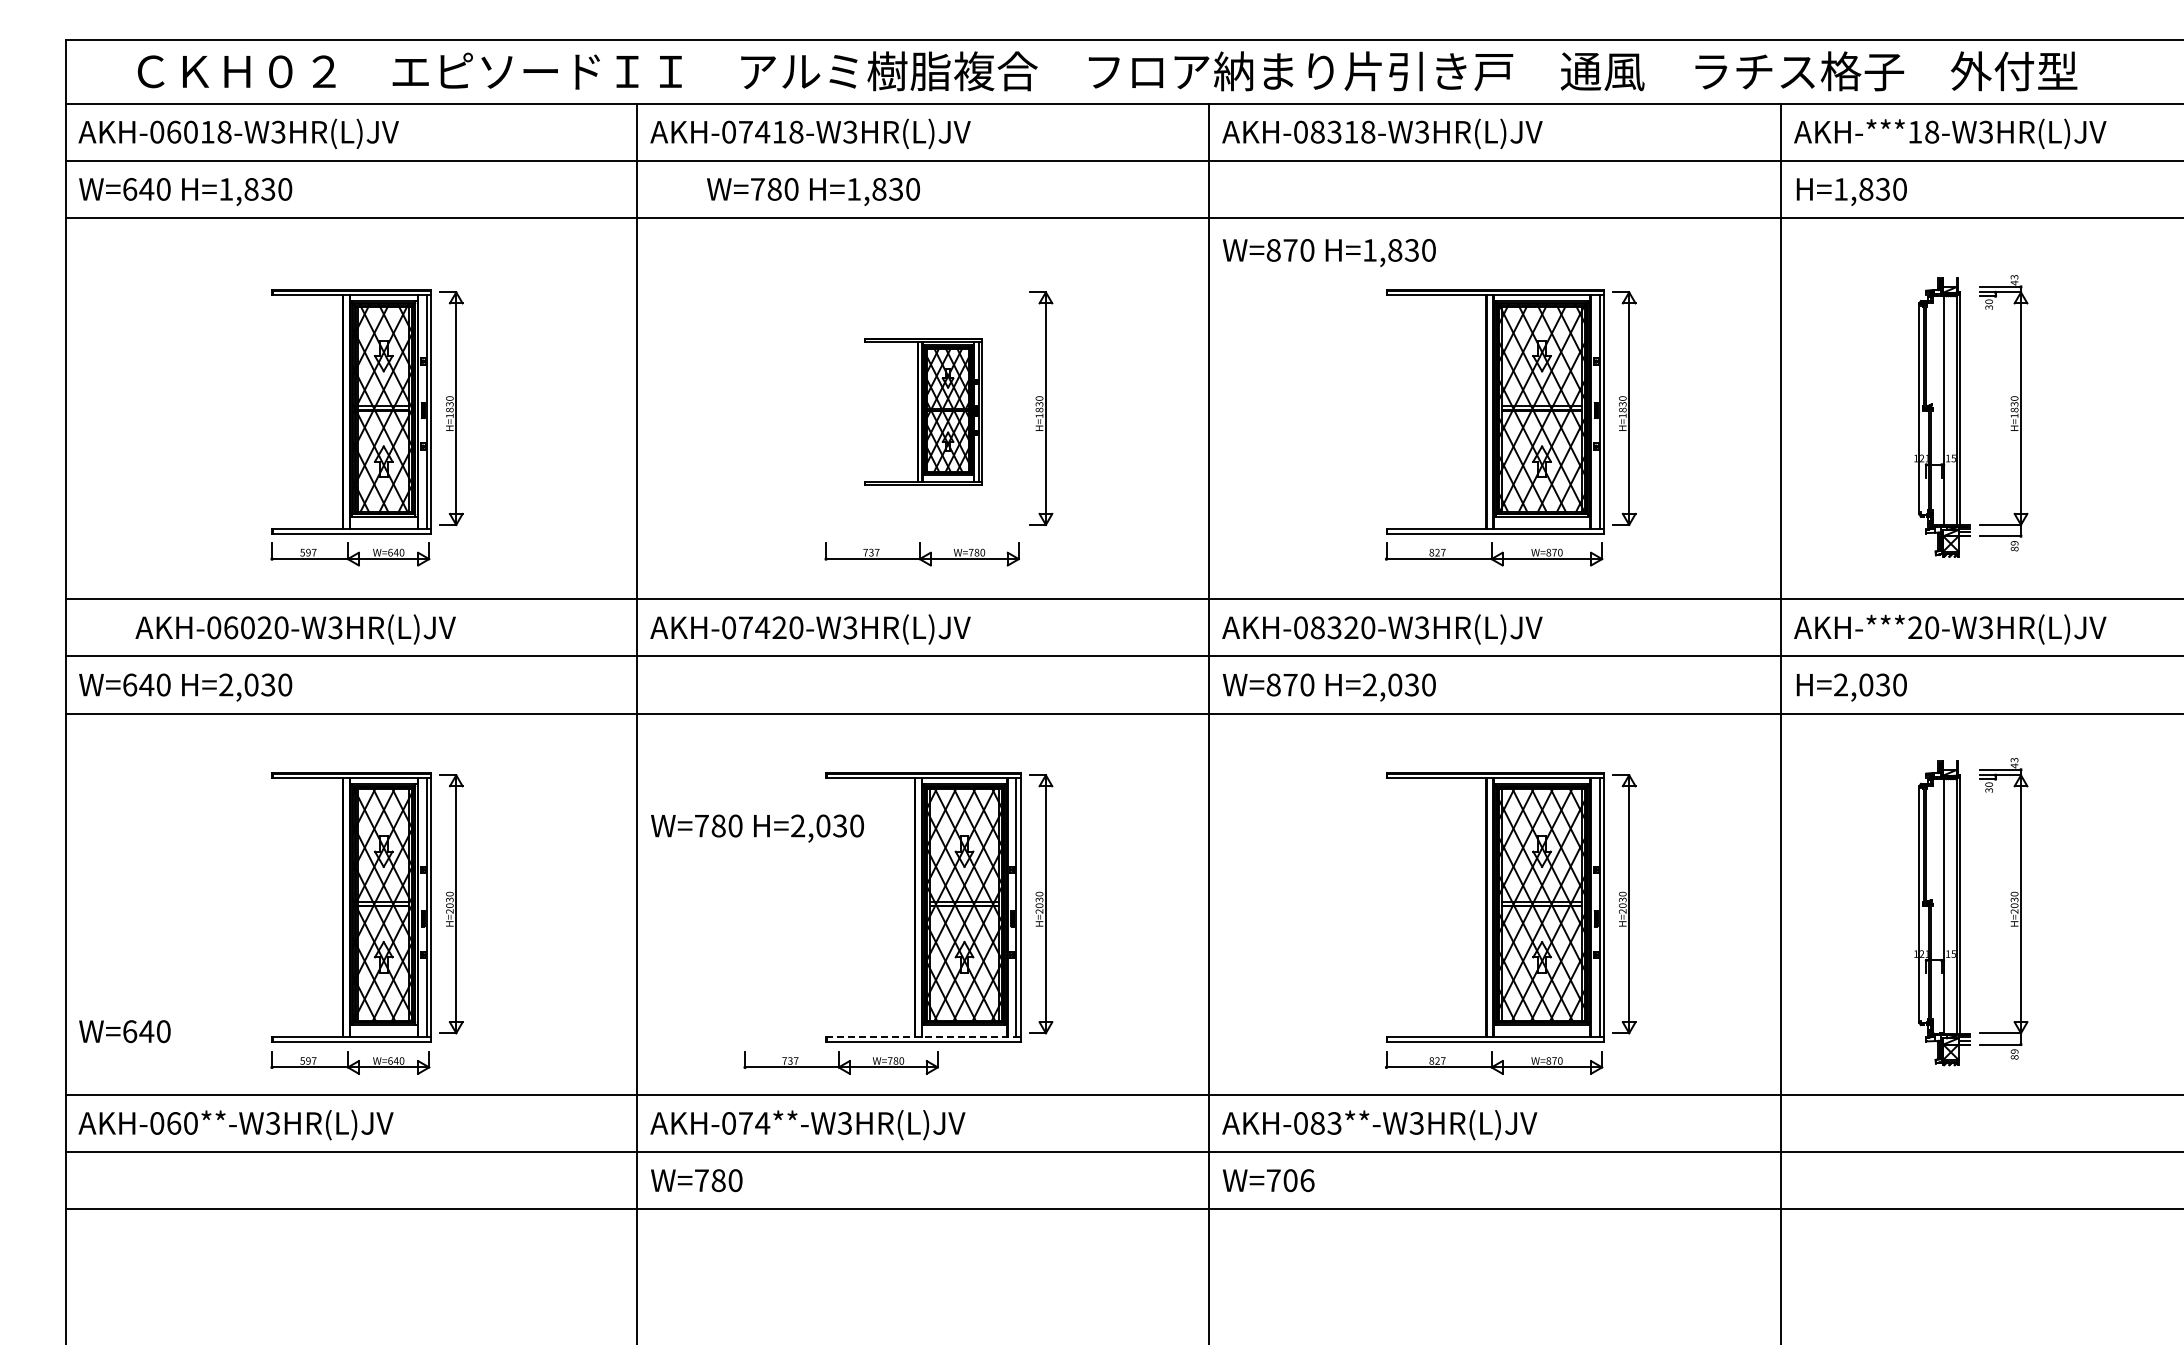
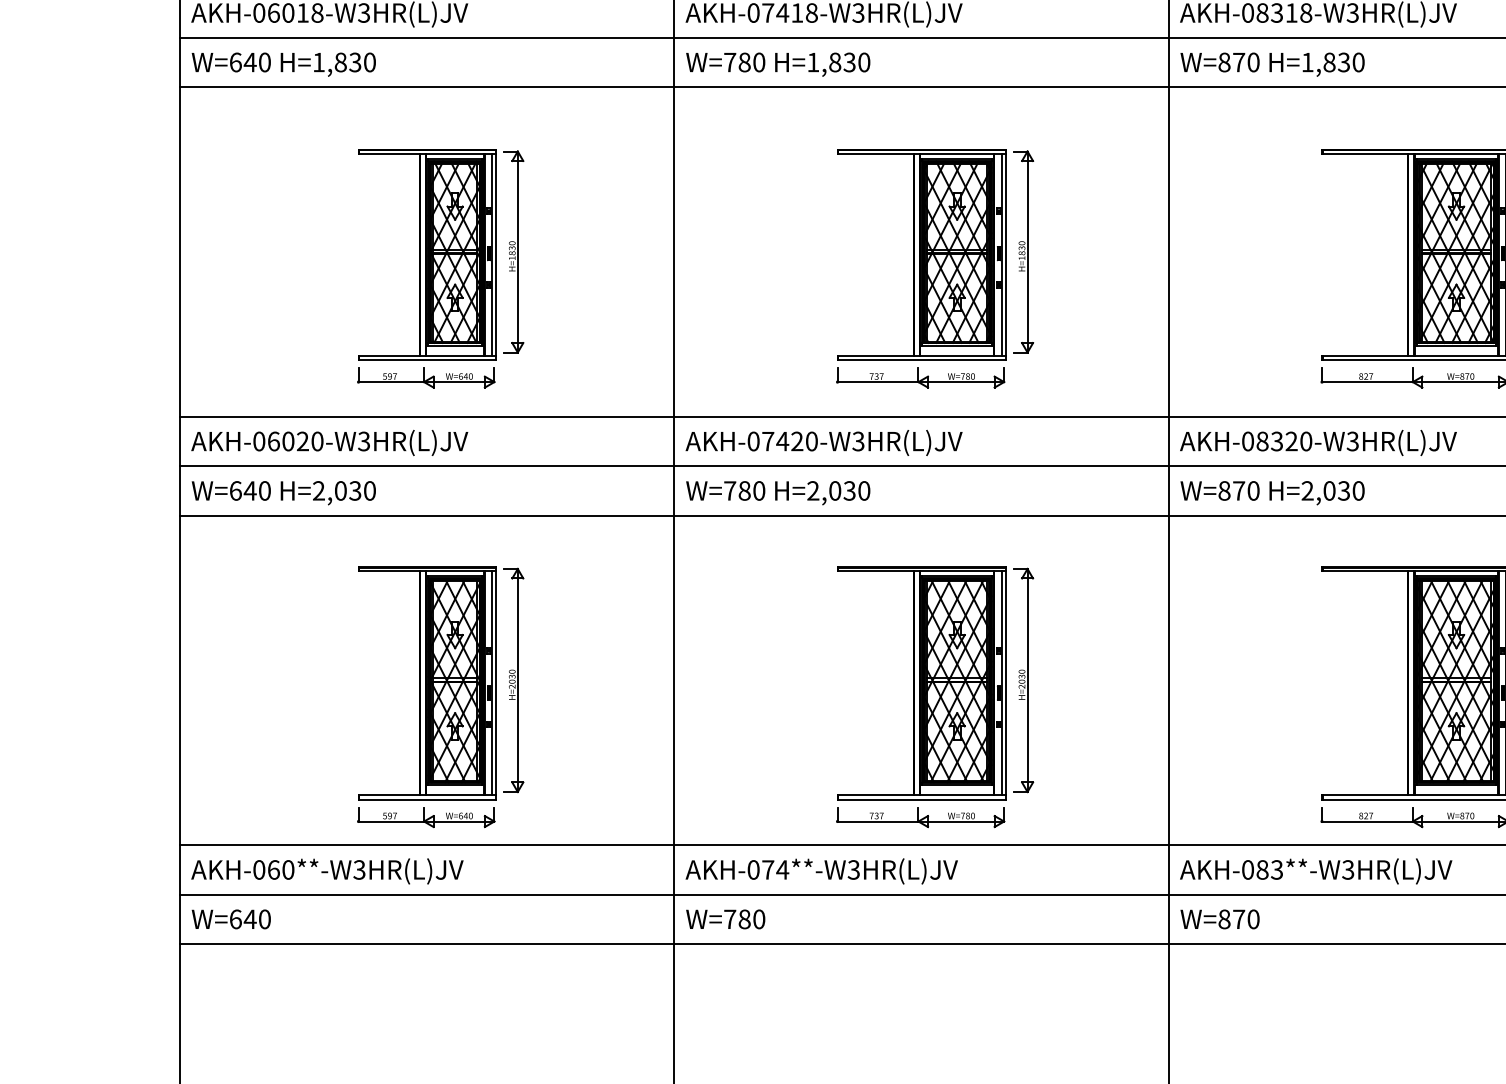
text: (813, 191) -> (778, 64), moved
text: (1328, 252) -> (1271, 64), moved
part: (923, 411) -> (921, 254), size x1.67
text: (295, 629) -> (329, 442), moved
text: (757, 828) -> (778, 493), moved
text: (124, 1031) -> (230, 919), moved
line: (923, 1036) -> (921, 794), dashed -> solid
part: (840, 1062) -> (920, 817), moved
text: (1290, 1180) -> (1239, 919), W=706 -> W=870

